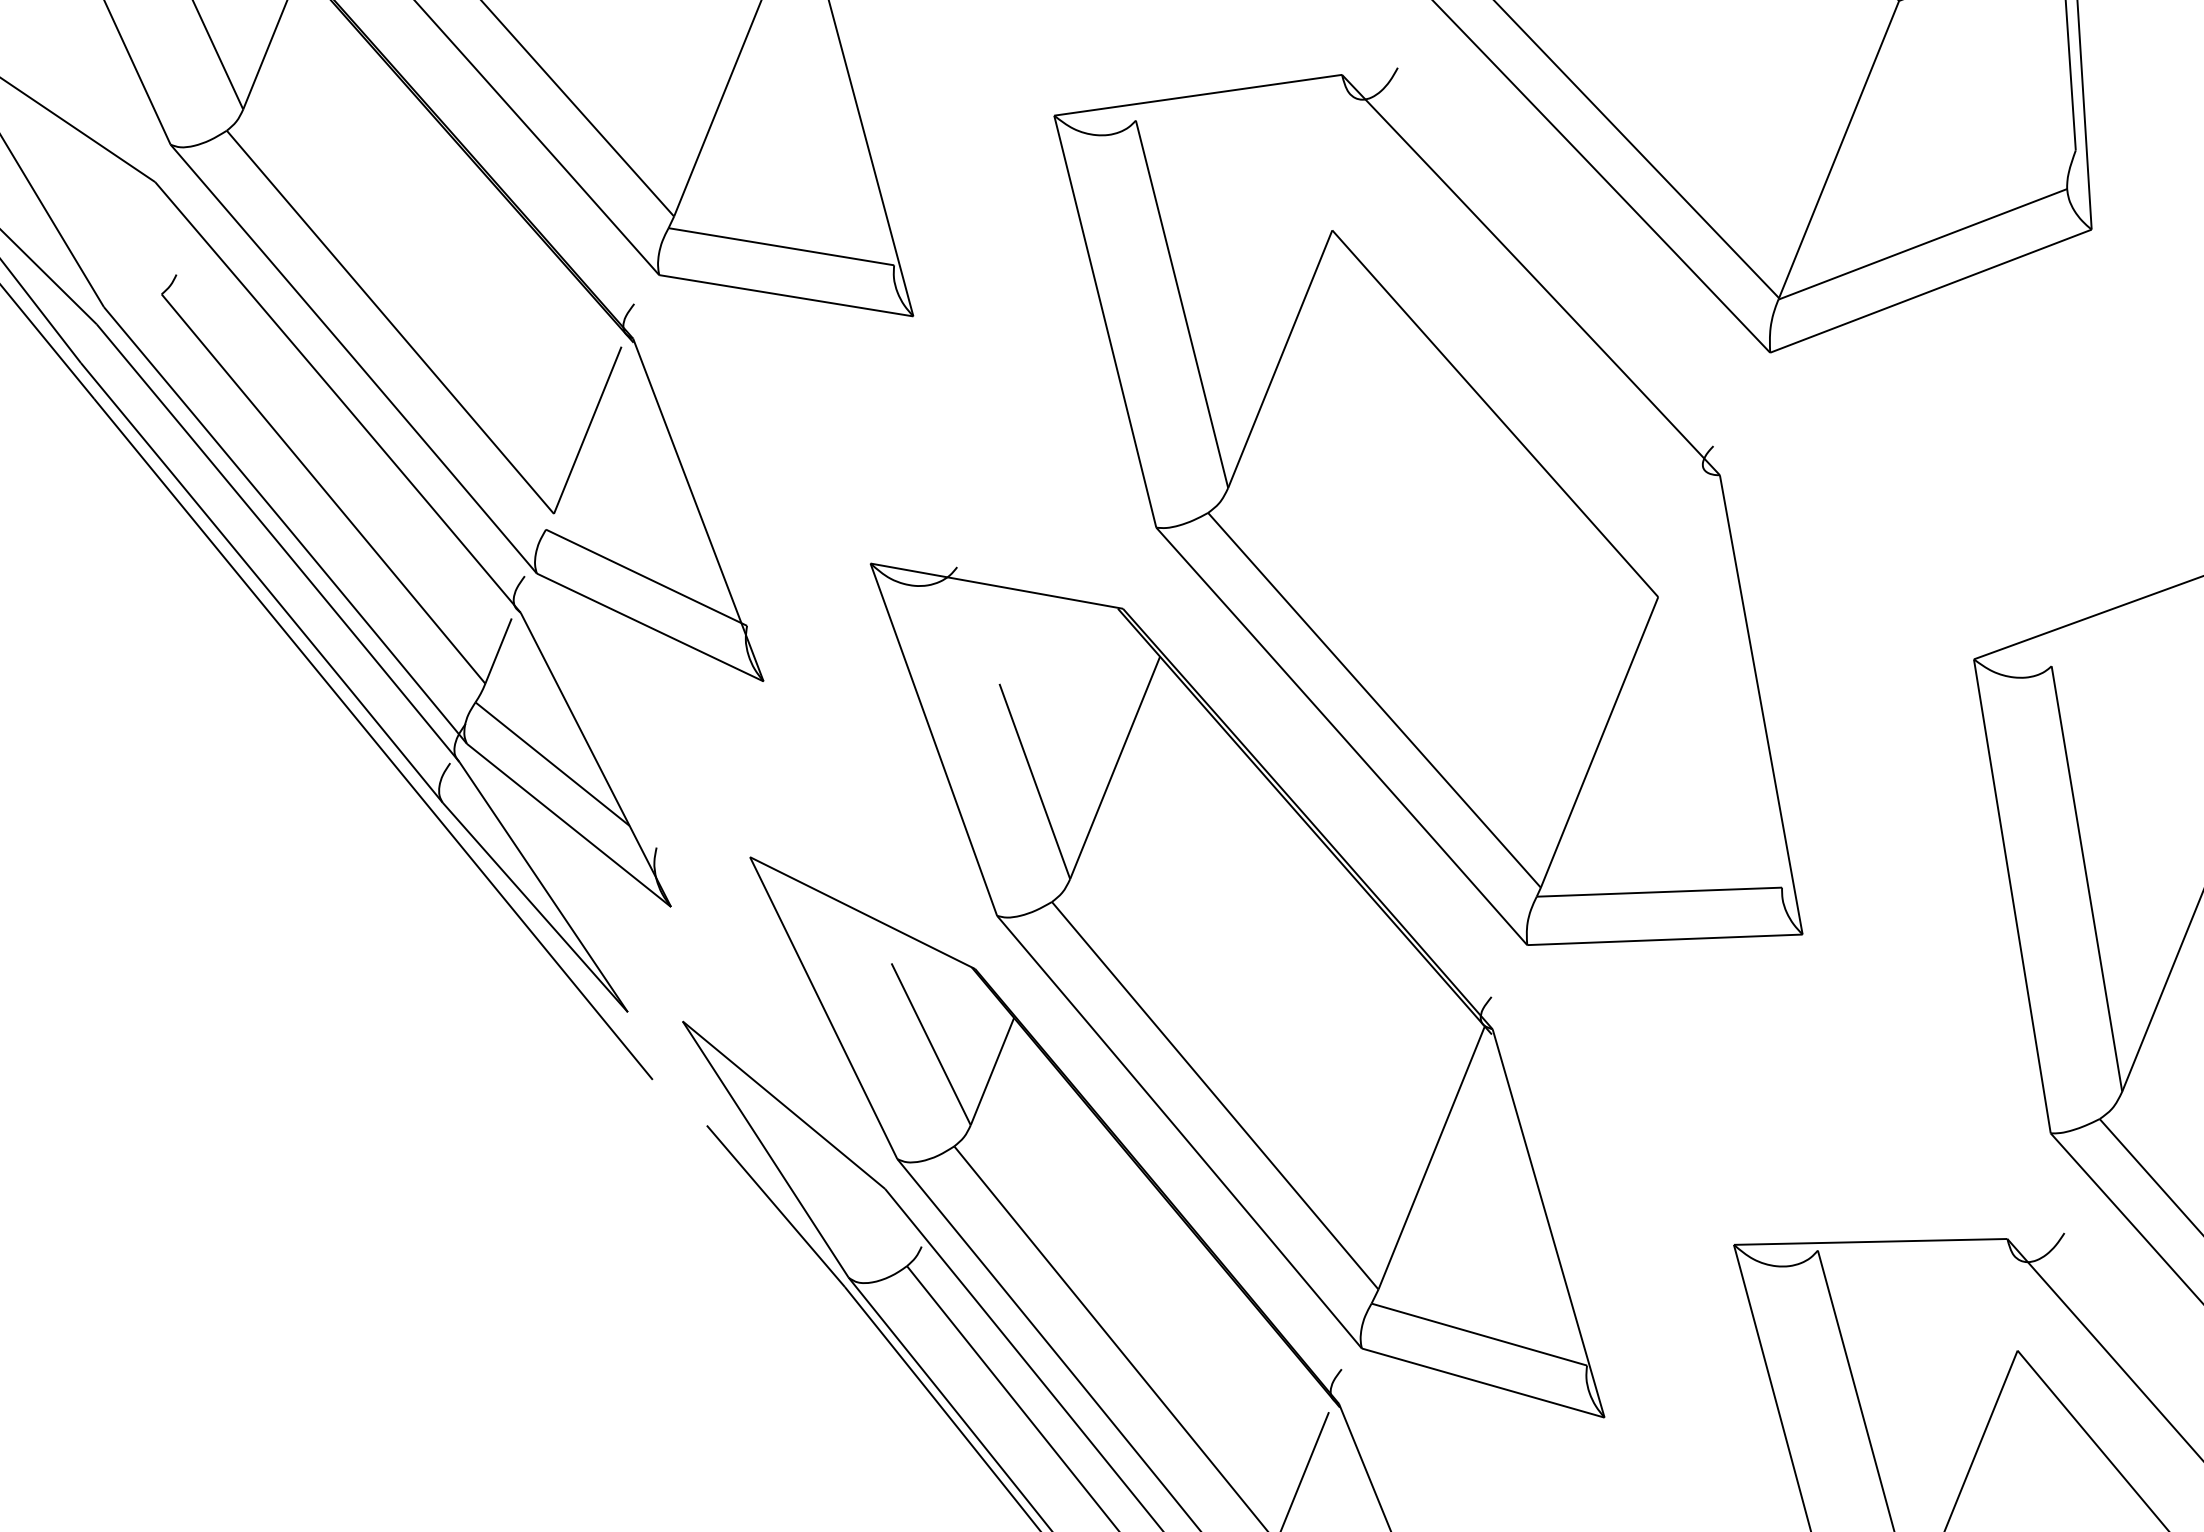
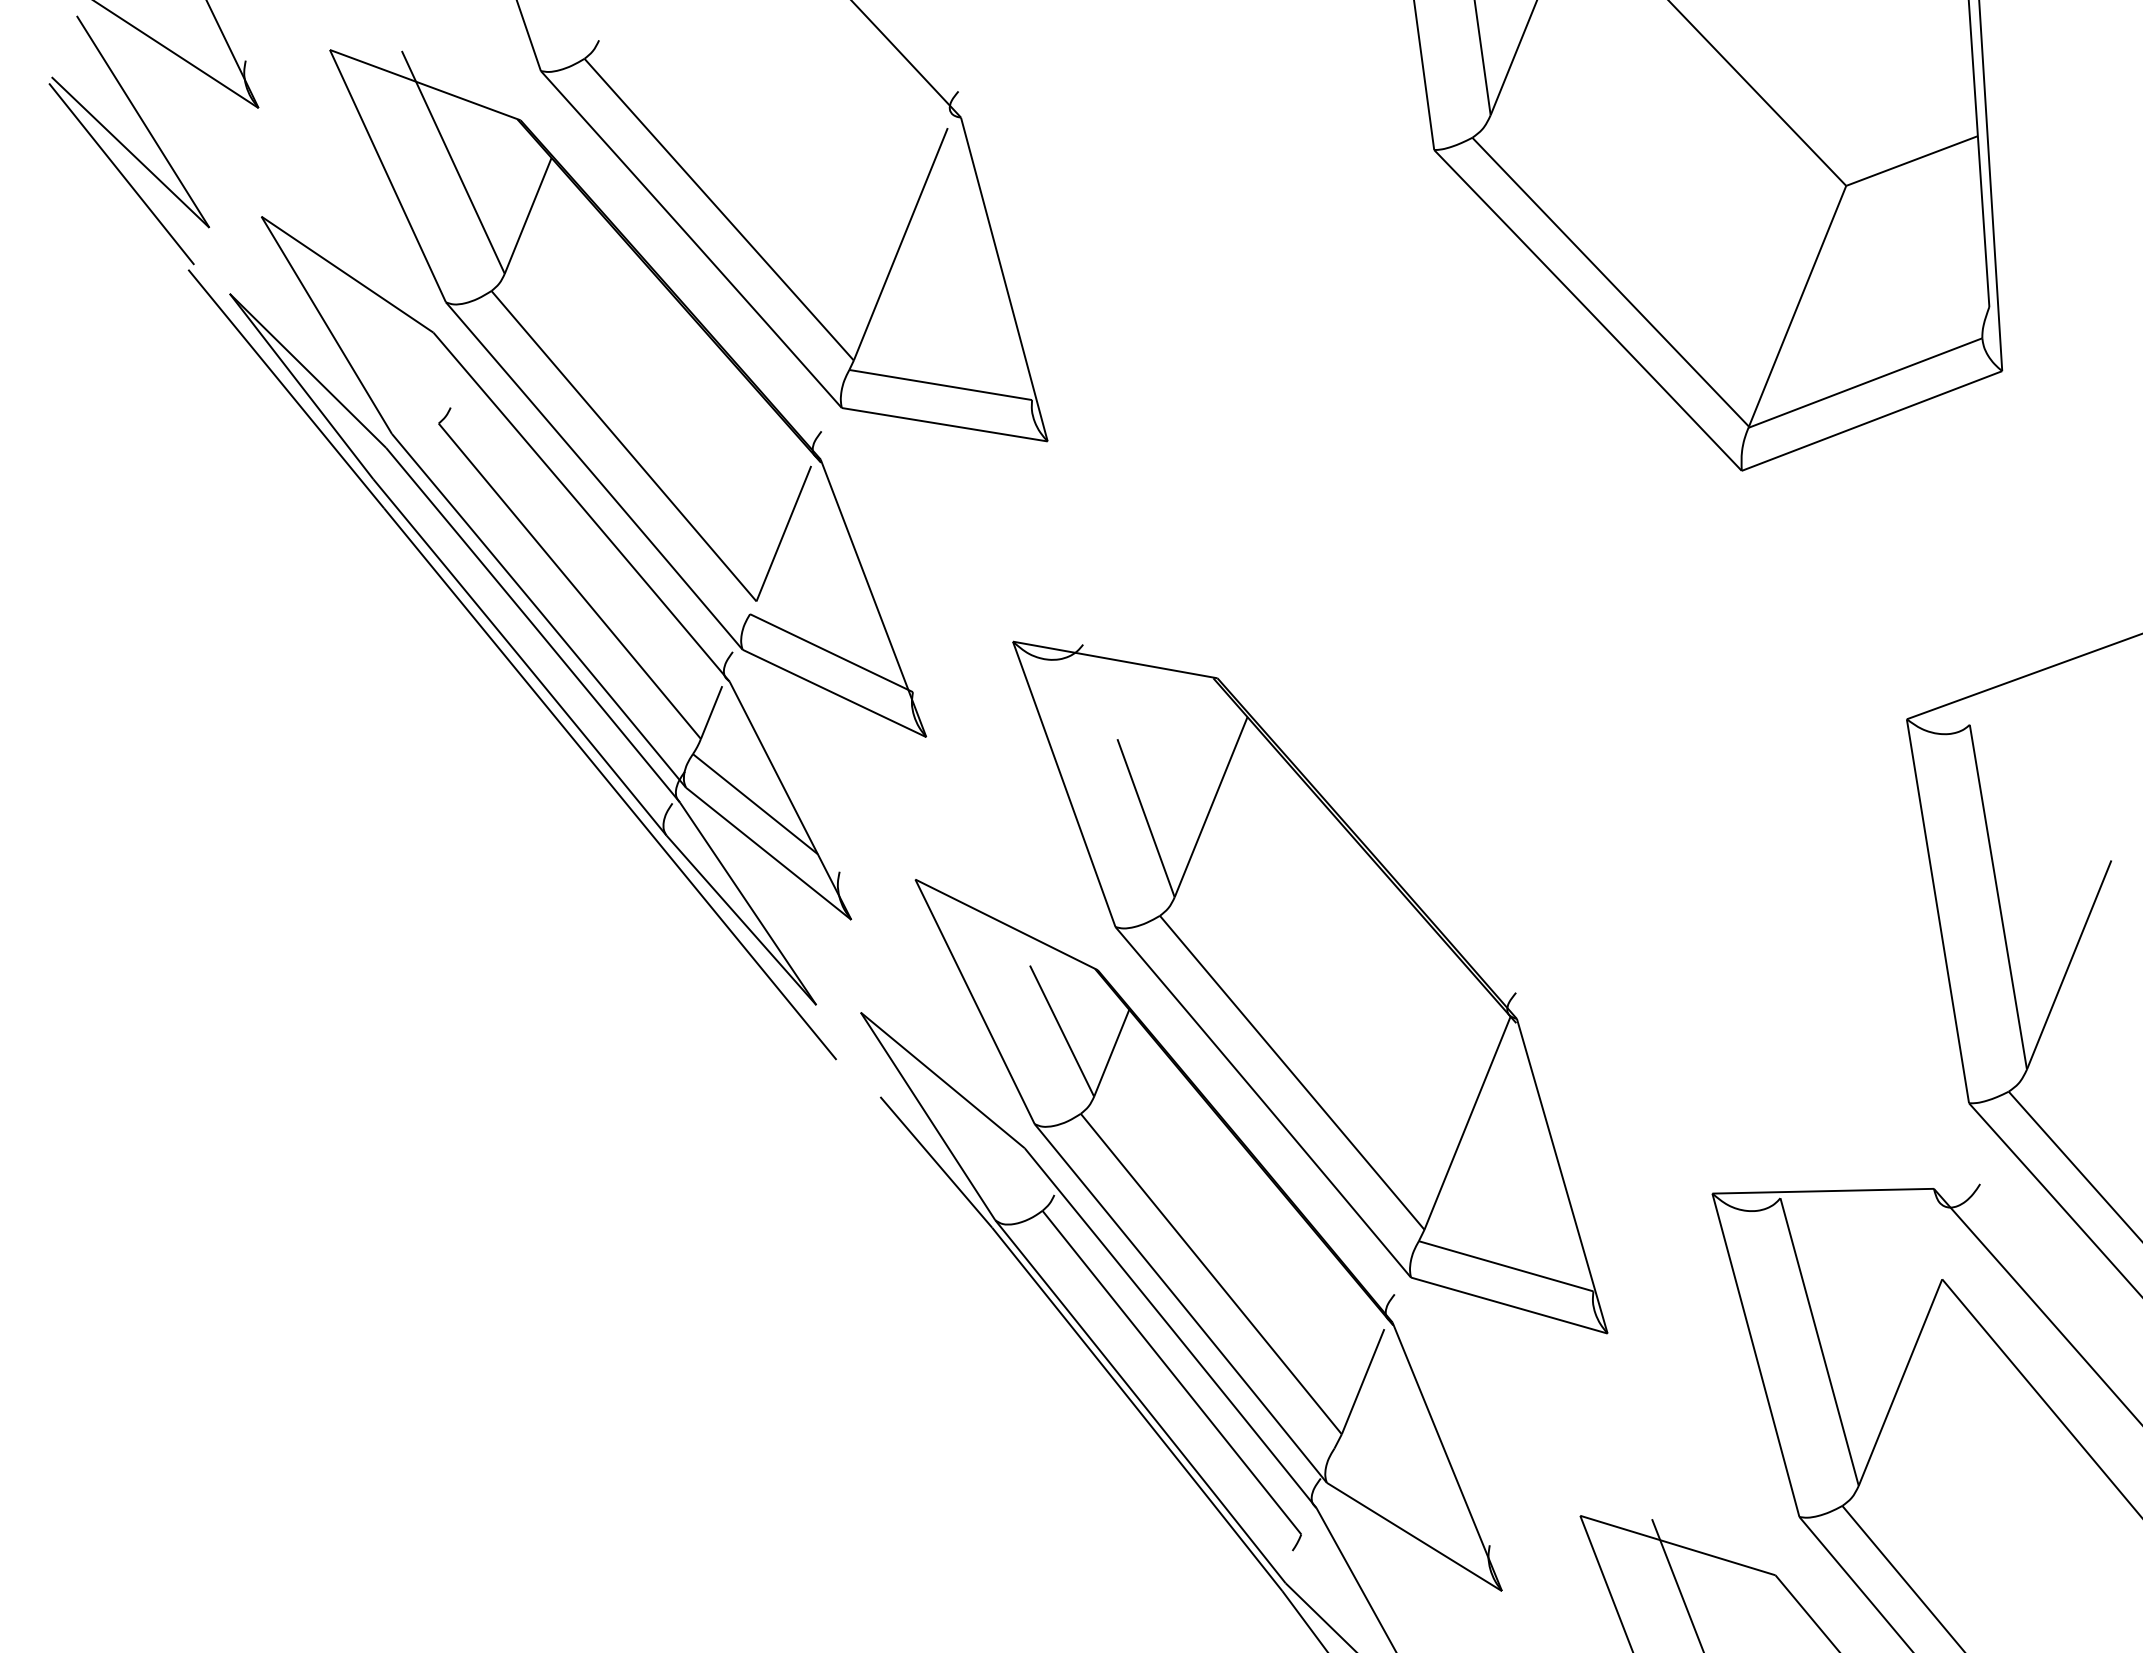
part: (1427, 506) -> (1464, 595), removed

